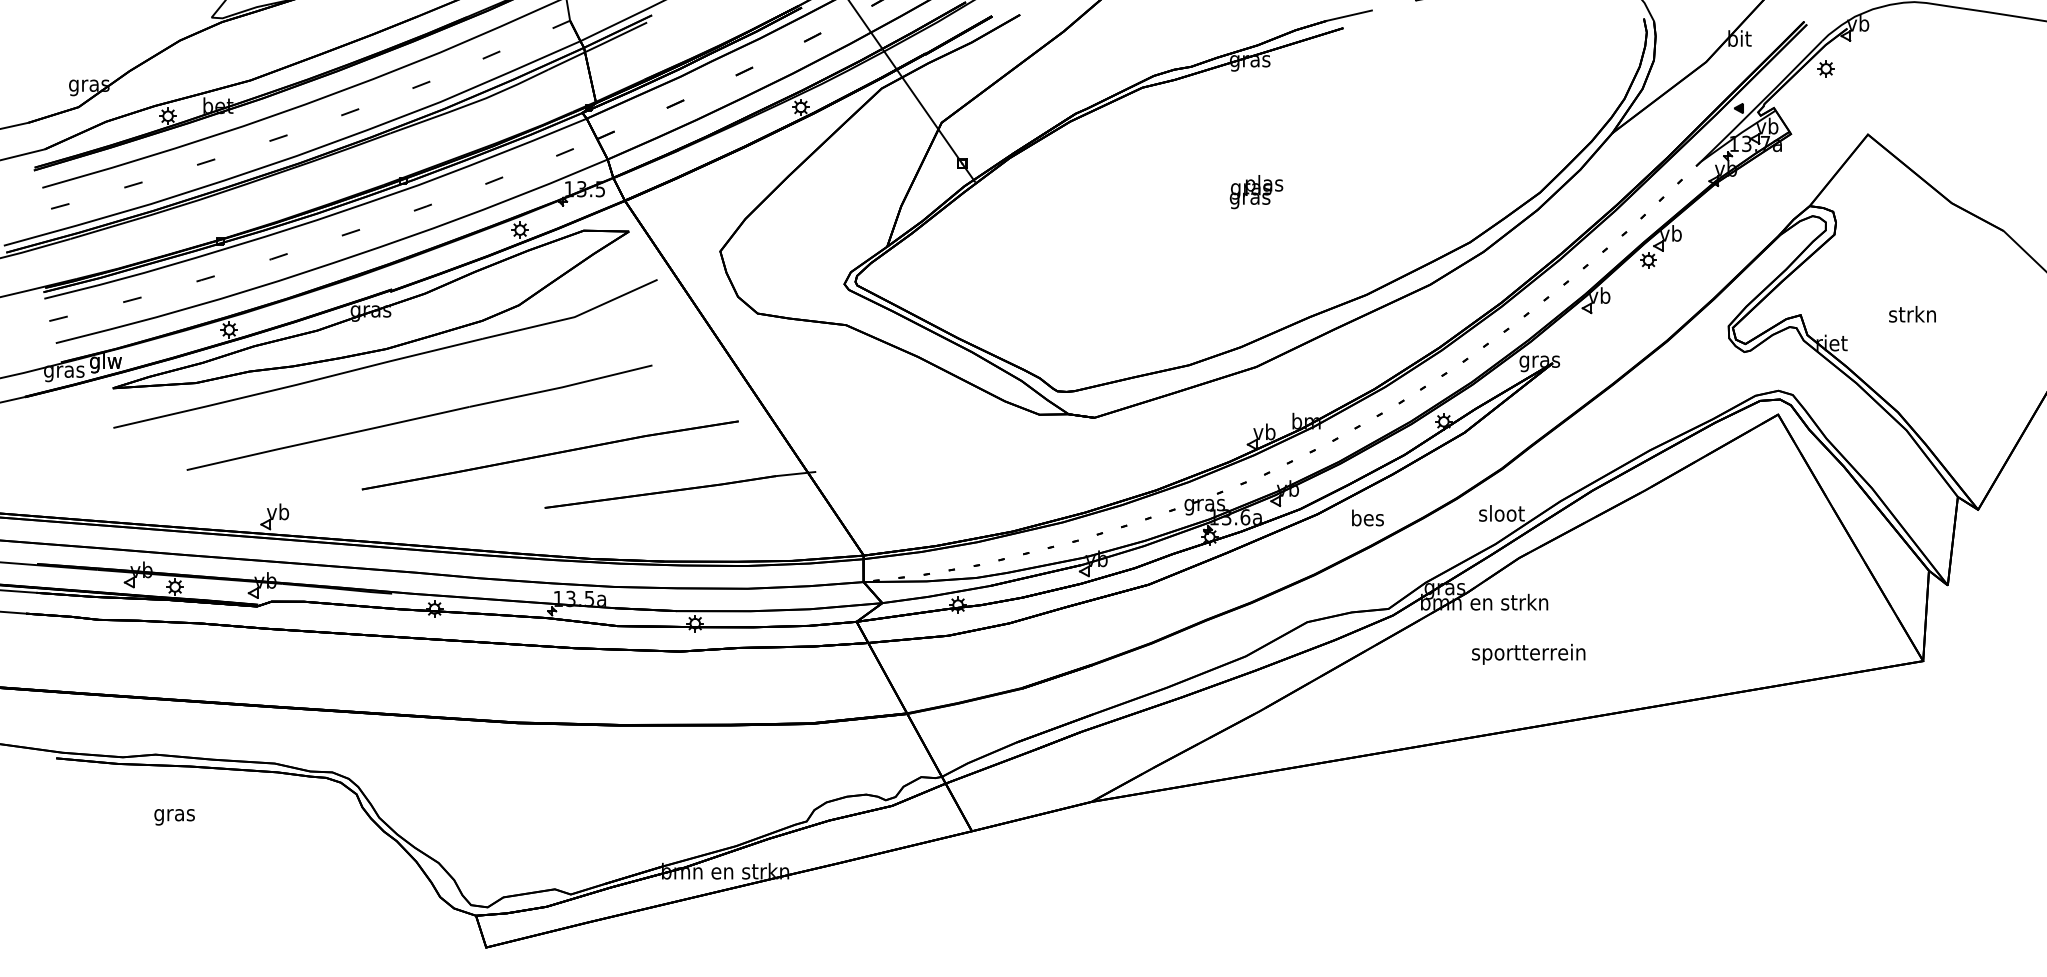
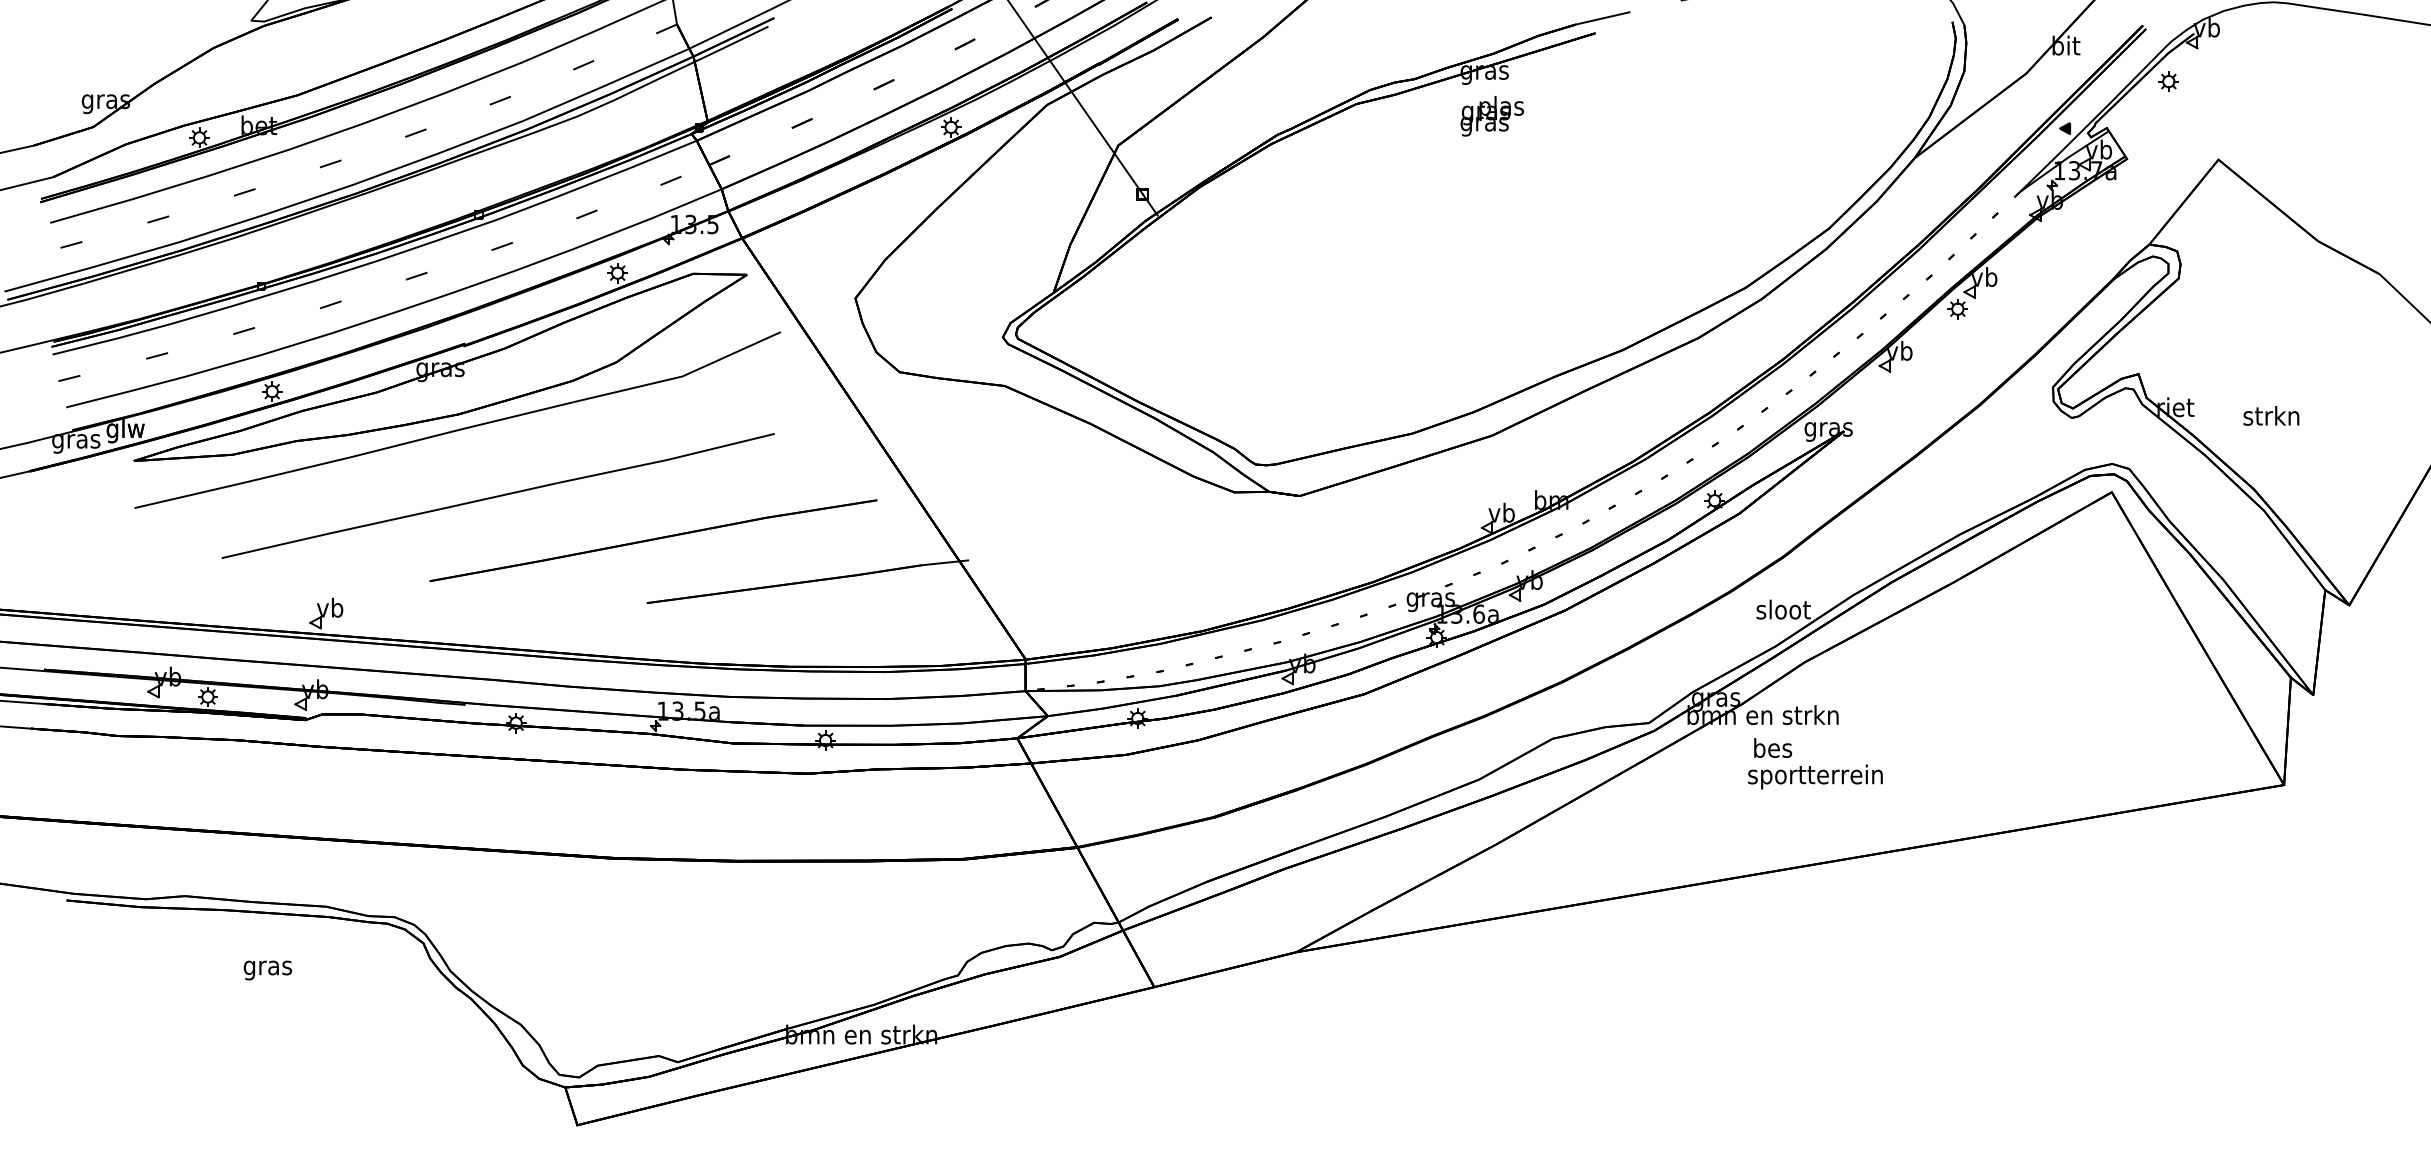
text: (1256, 192) -> (1492, 116), moved
text: (1912, 314) -> (2271, 416), moved
text: (1367, 517) -> (1772, 747), moved
text: (174, 817) -> (267, 970), moved

